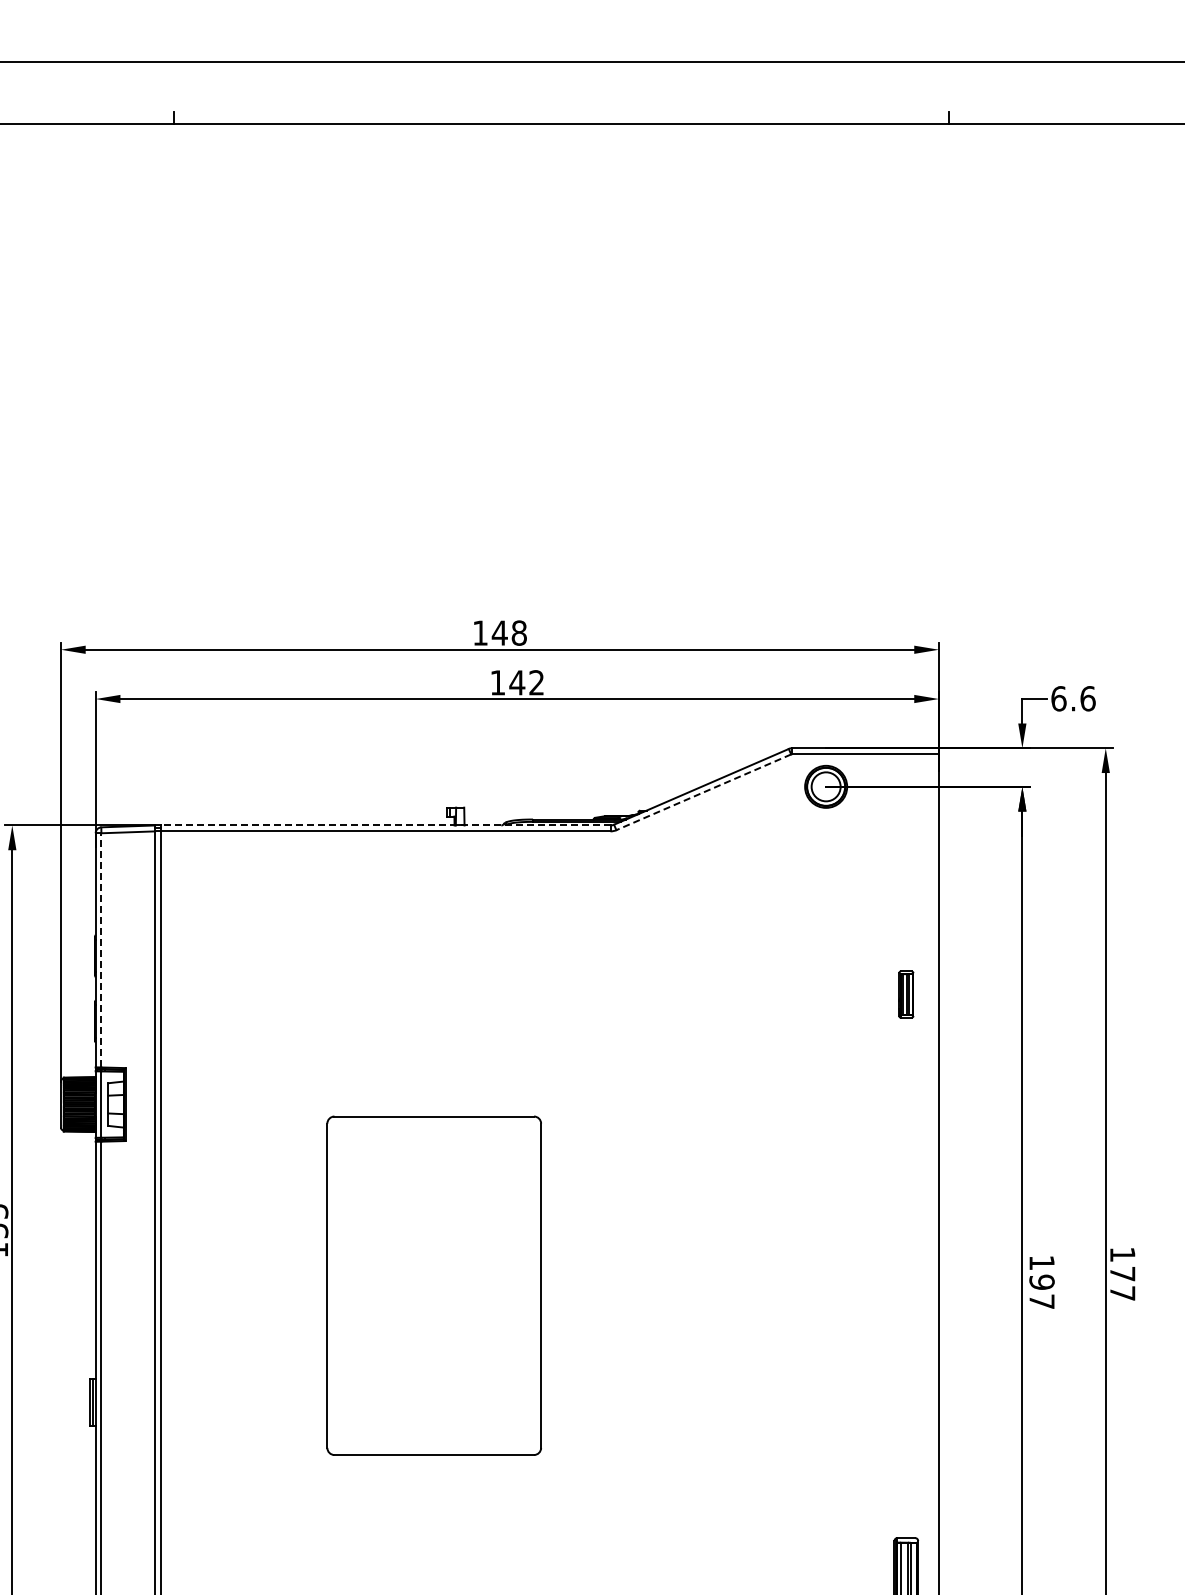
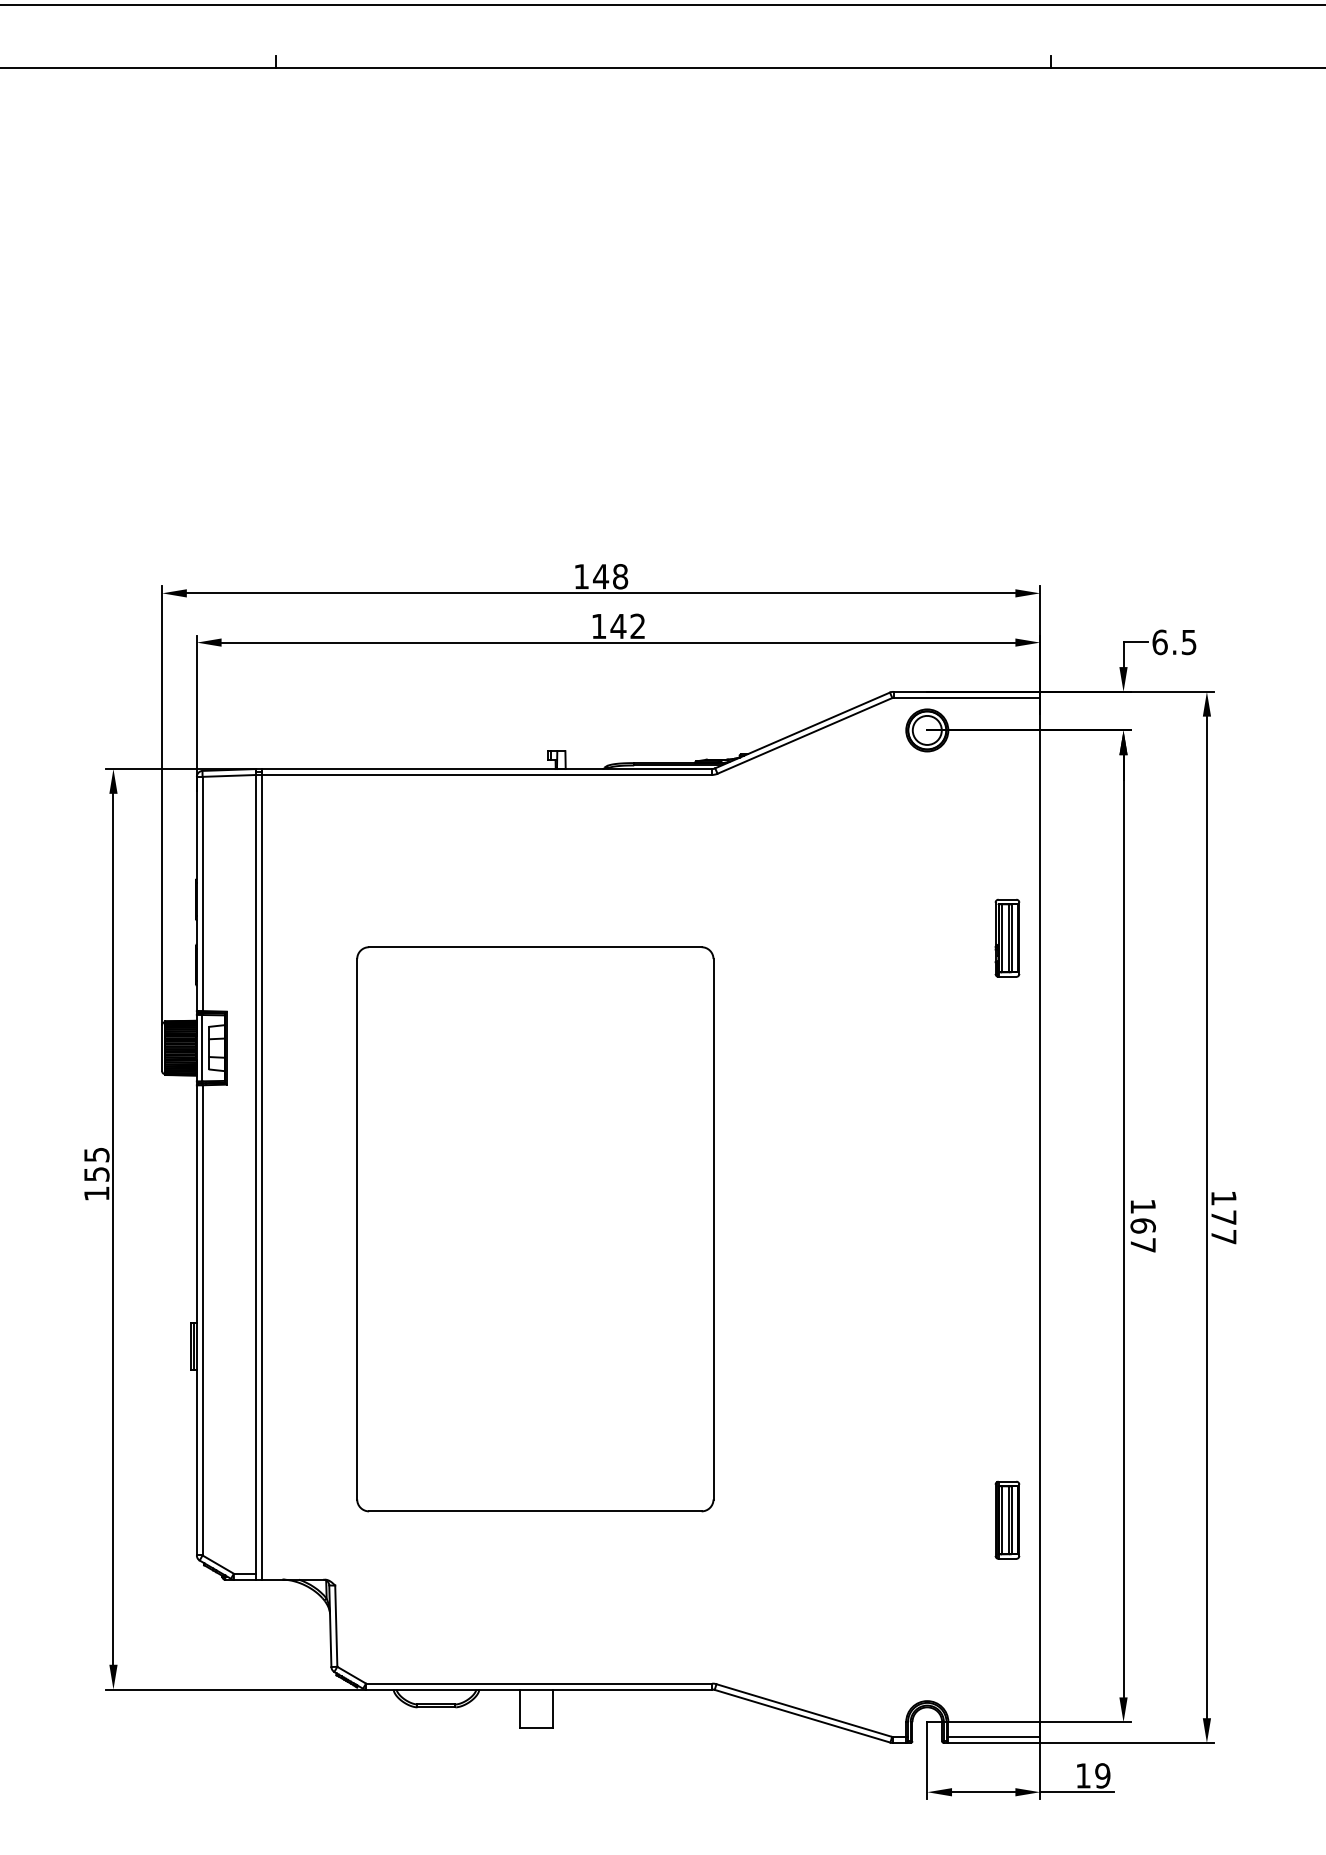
text: (1087, 698) -> (1188, 642), 6.6 -> 6.5
line: (703, 792) -> (804, 736), dashed -> solid
line: (385, 825) -> (486, 769), dashed -> solid
line: (101, 949) -> (202, 893), dashed -> solid
part: (906, 993) -> (1007, 937), size x1.67
text: (1041, 1281) -> (1142, 1225), 197 -> 167
part: (434, 1285) -> (535, 1229), size x1.67

